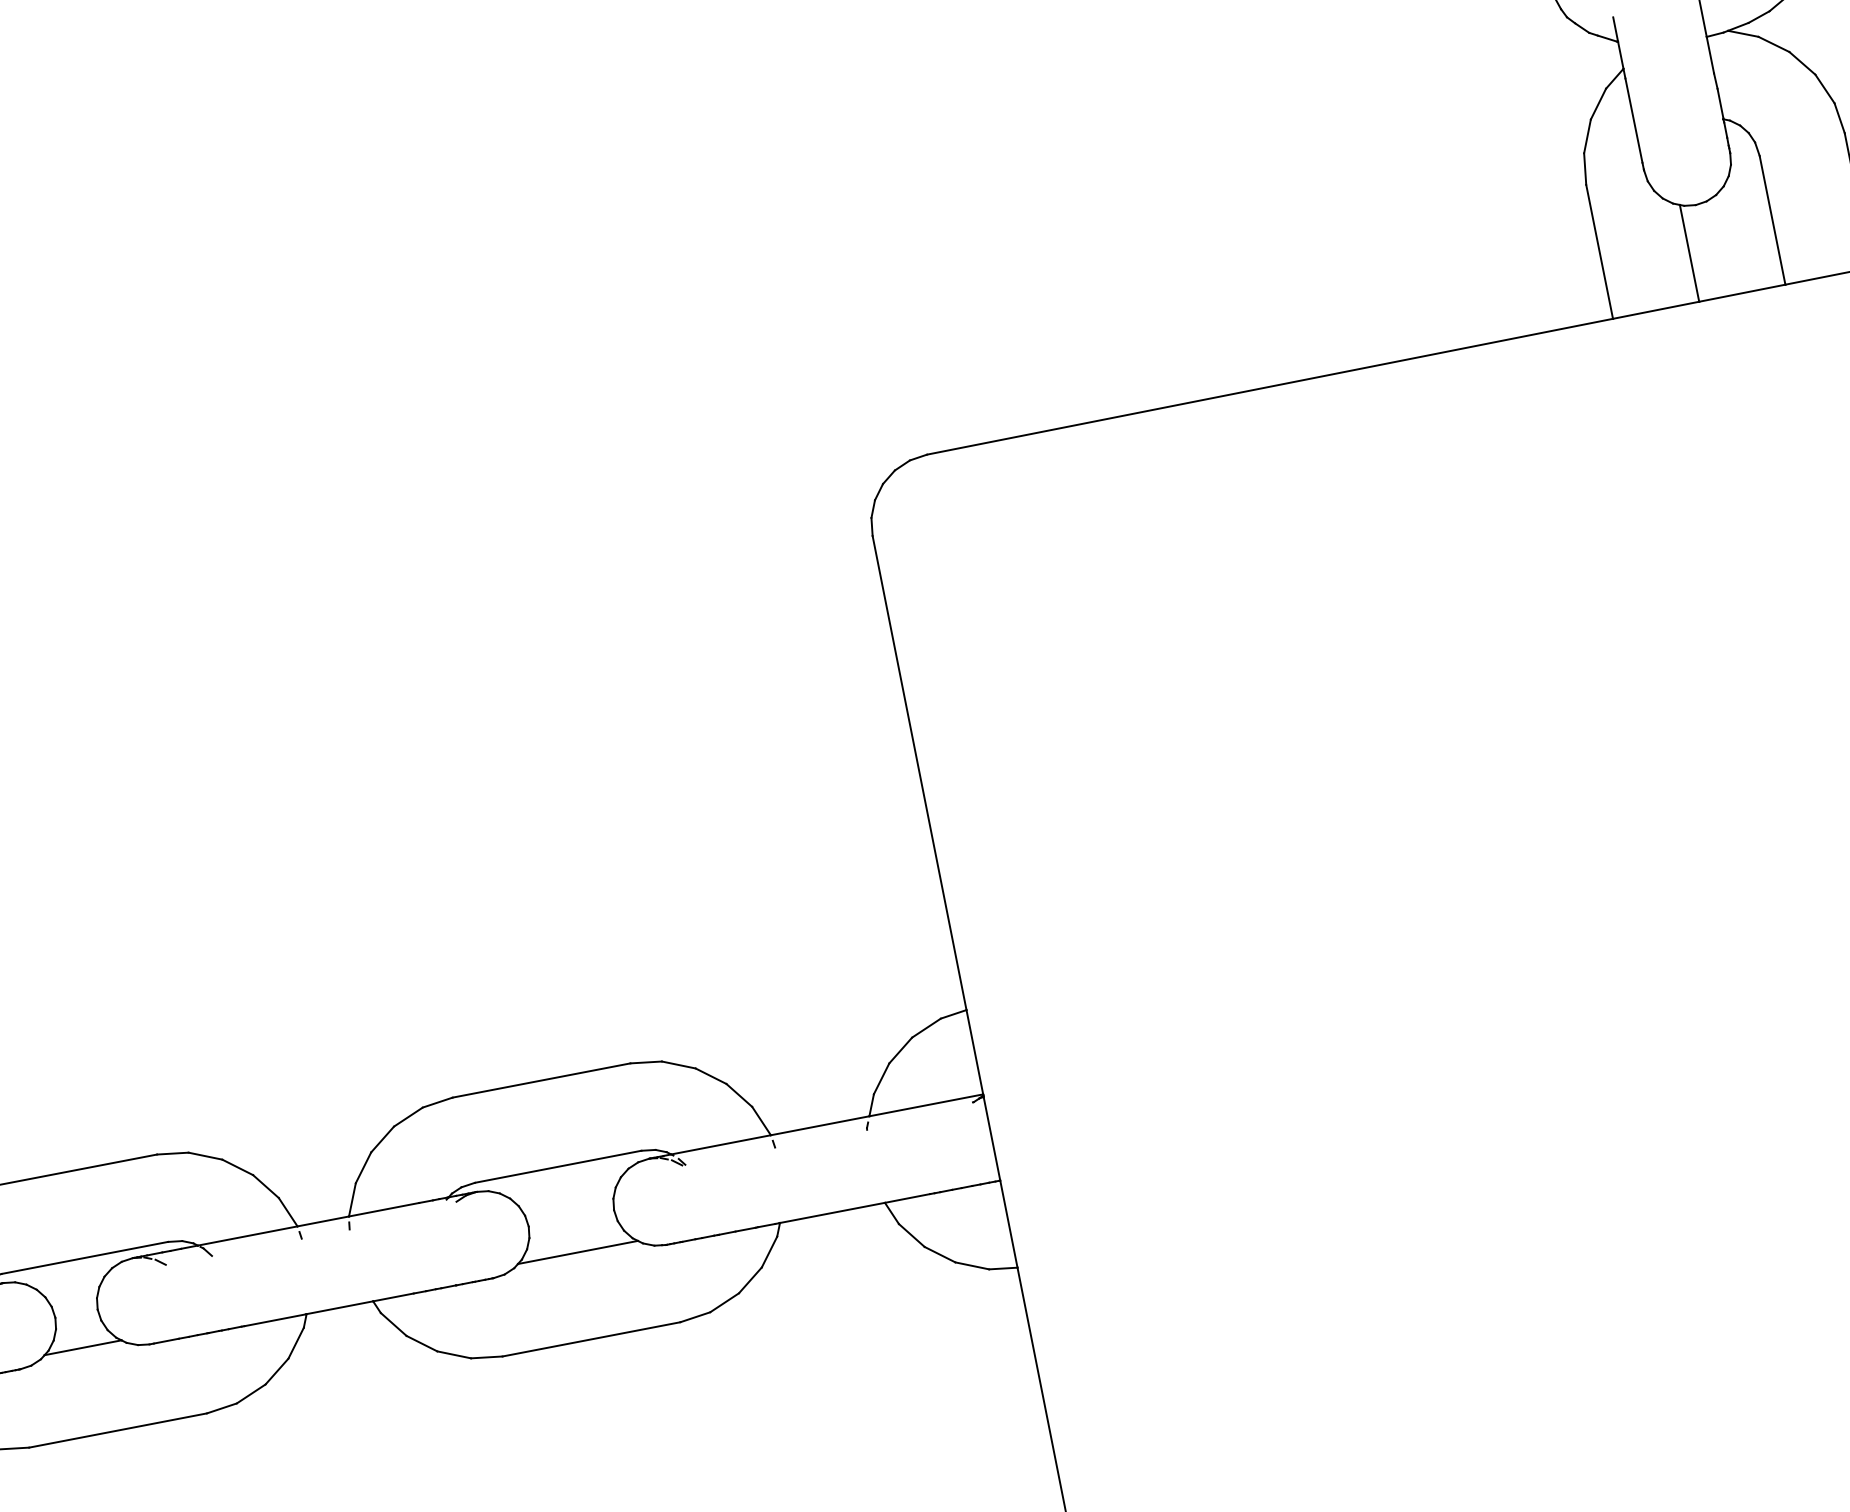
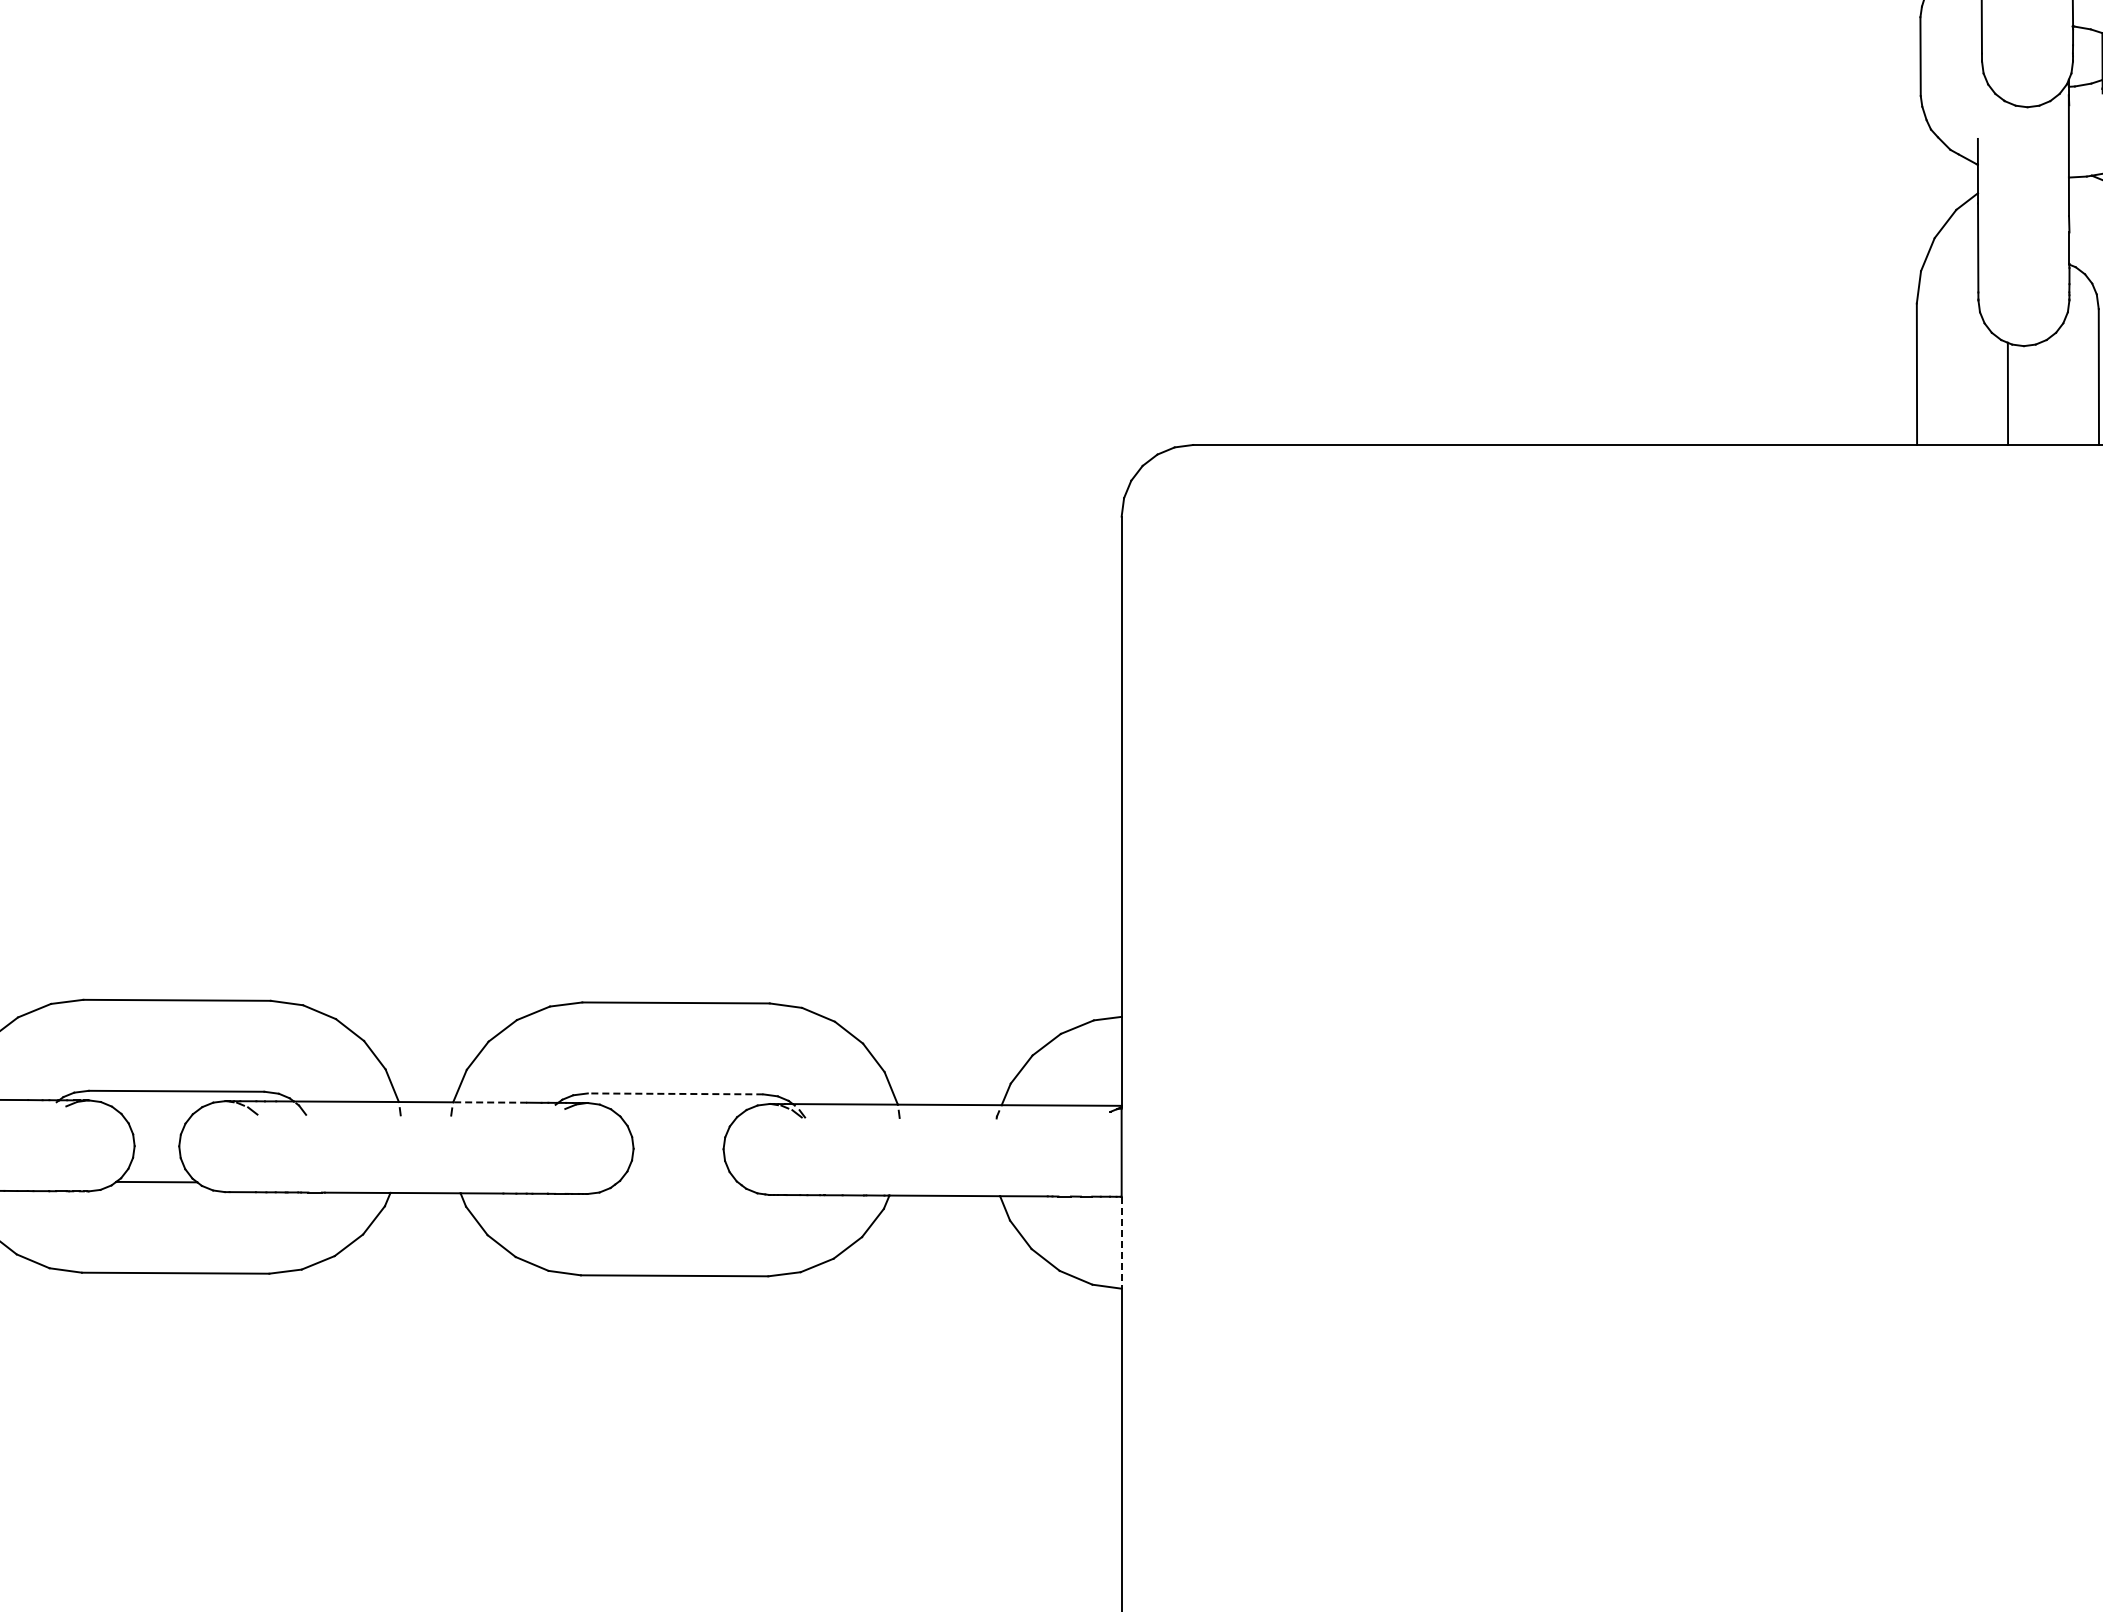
line: (558, 1166) -> (675, 1093), solid -> dashed
line: (384, 1209) -> (490, 1102), solid -> dashed
line: (1008, 1223) -> (1121, 1242), solid -> dashed
line: (577, 1252) -> (678, 1184), removed

